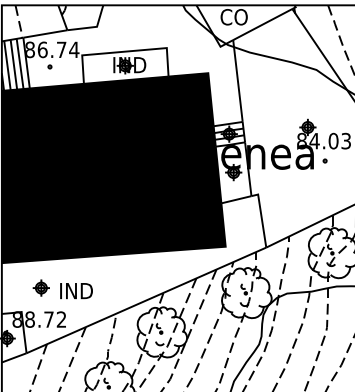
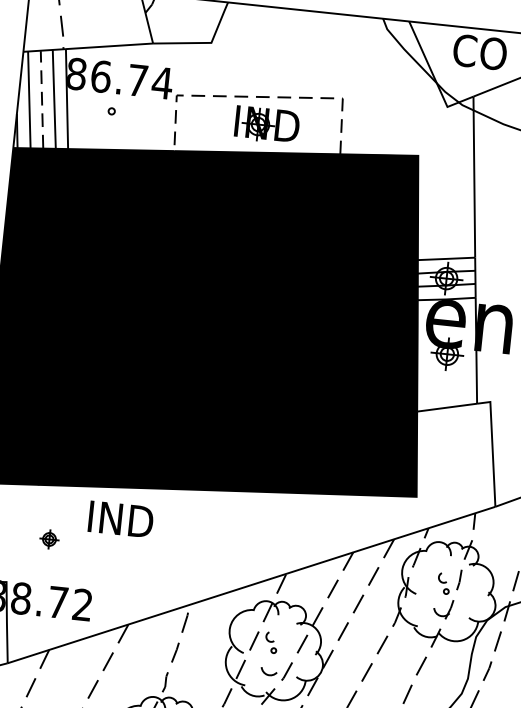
line: (124, 51) -> (259, 96), solid -> dashed
line: (13, 64) -> (41, 99), solid -> dashed
part: (40, 287) -> (48, 538), size x0.6
text: (76, 291) -> (120, 520), moved

